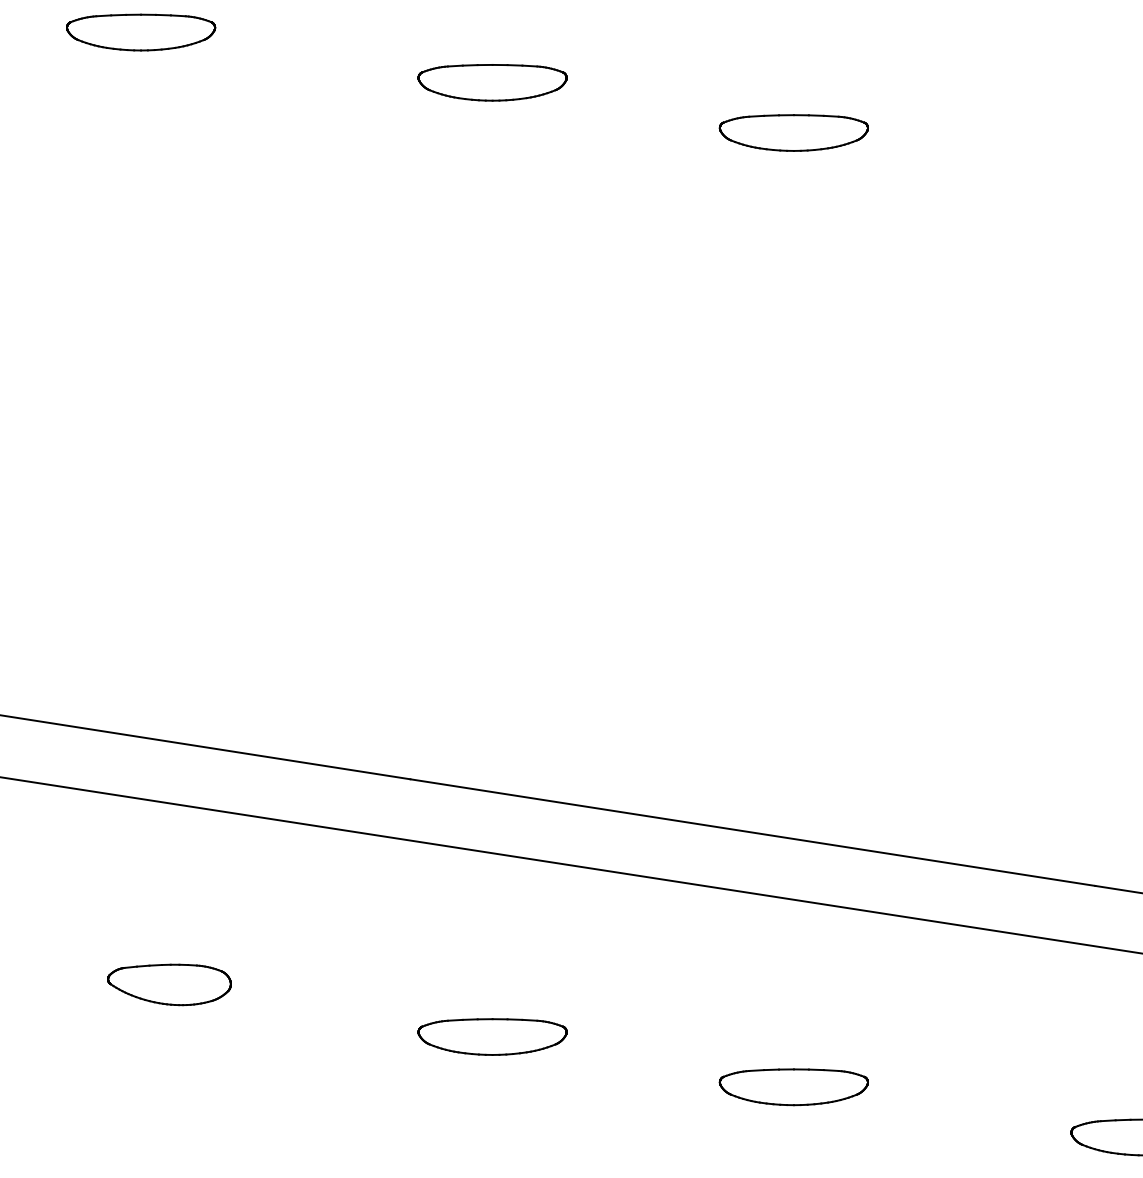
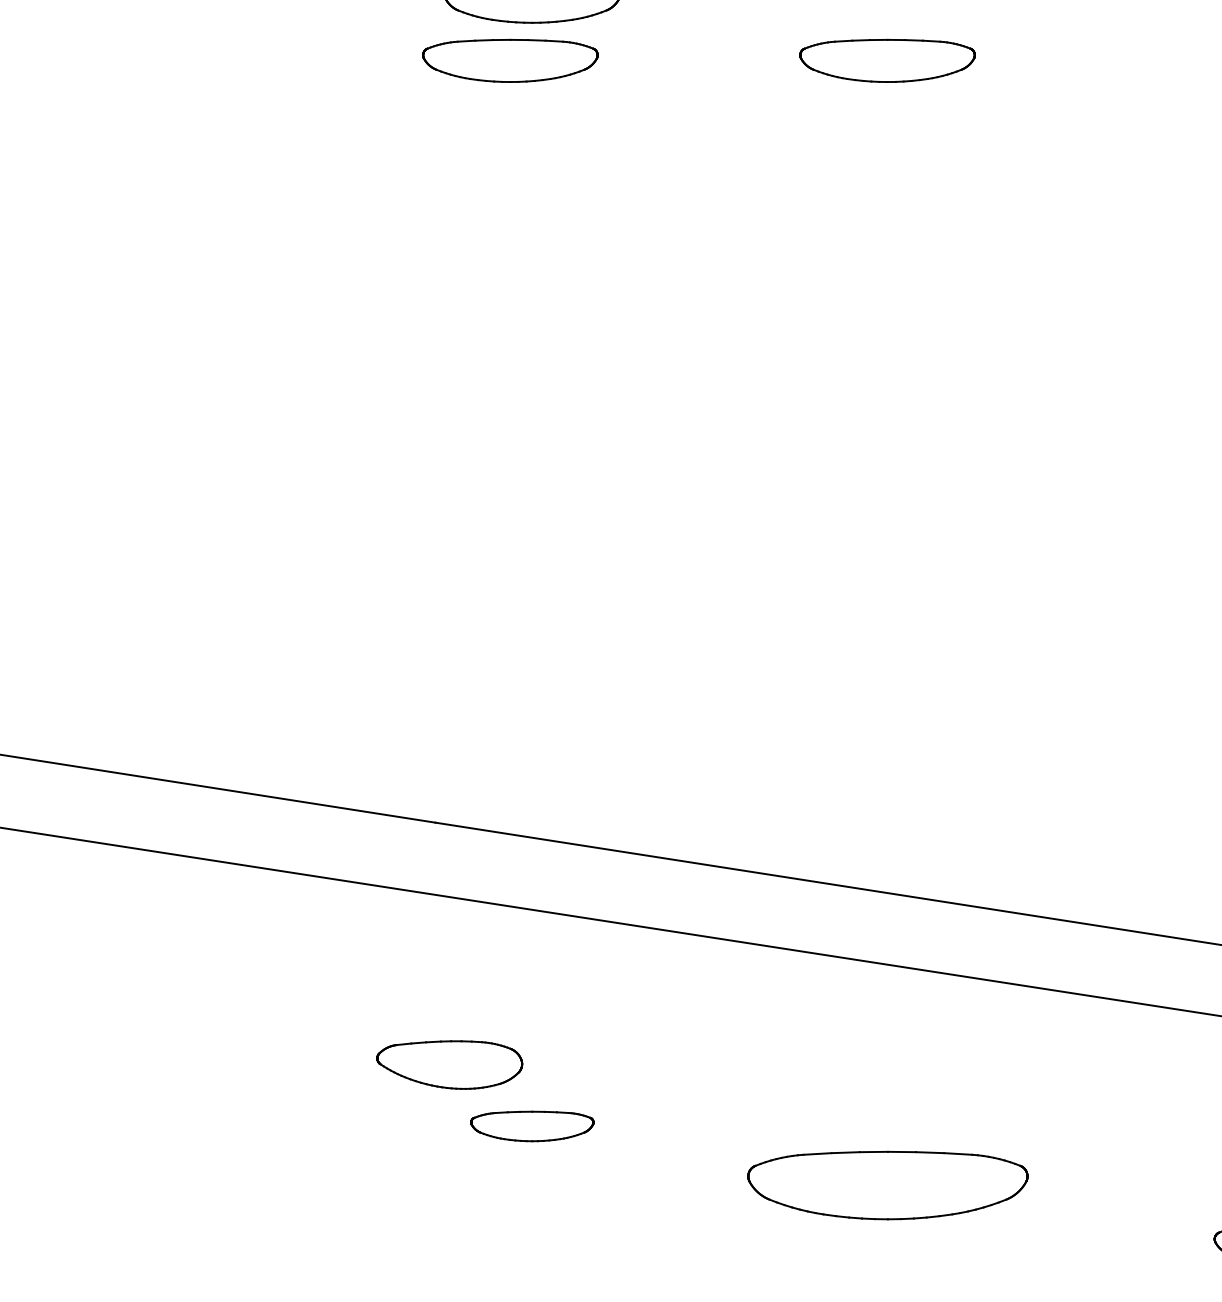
part: (473, 132) -> (509, 60), added
part: (169, 984) -> (449, 1064), moved
part: (492, 1036) -> (532, 1125), size x0.7
part: (793, 1087) -> (887, 1185), size x1.6

